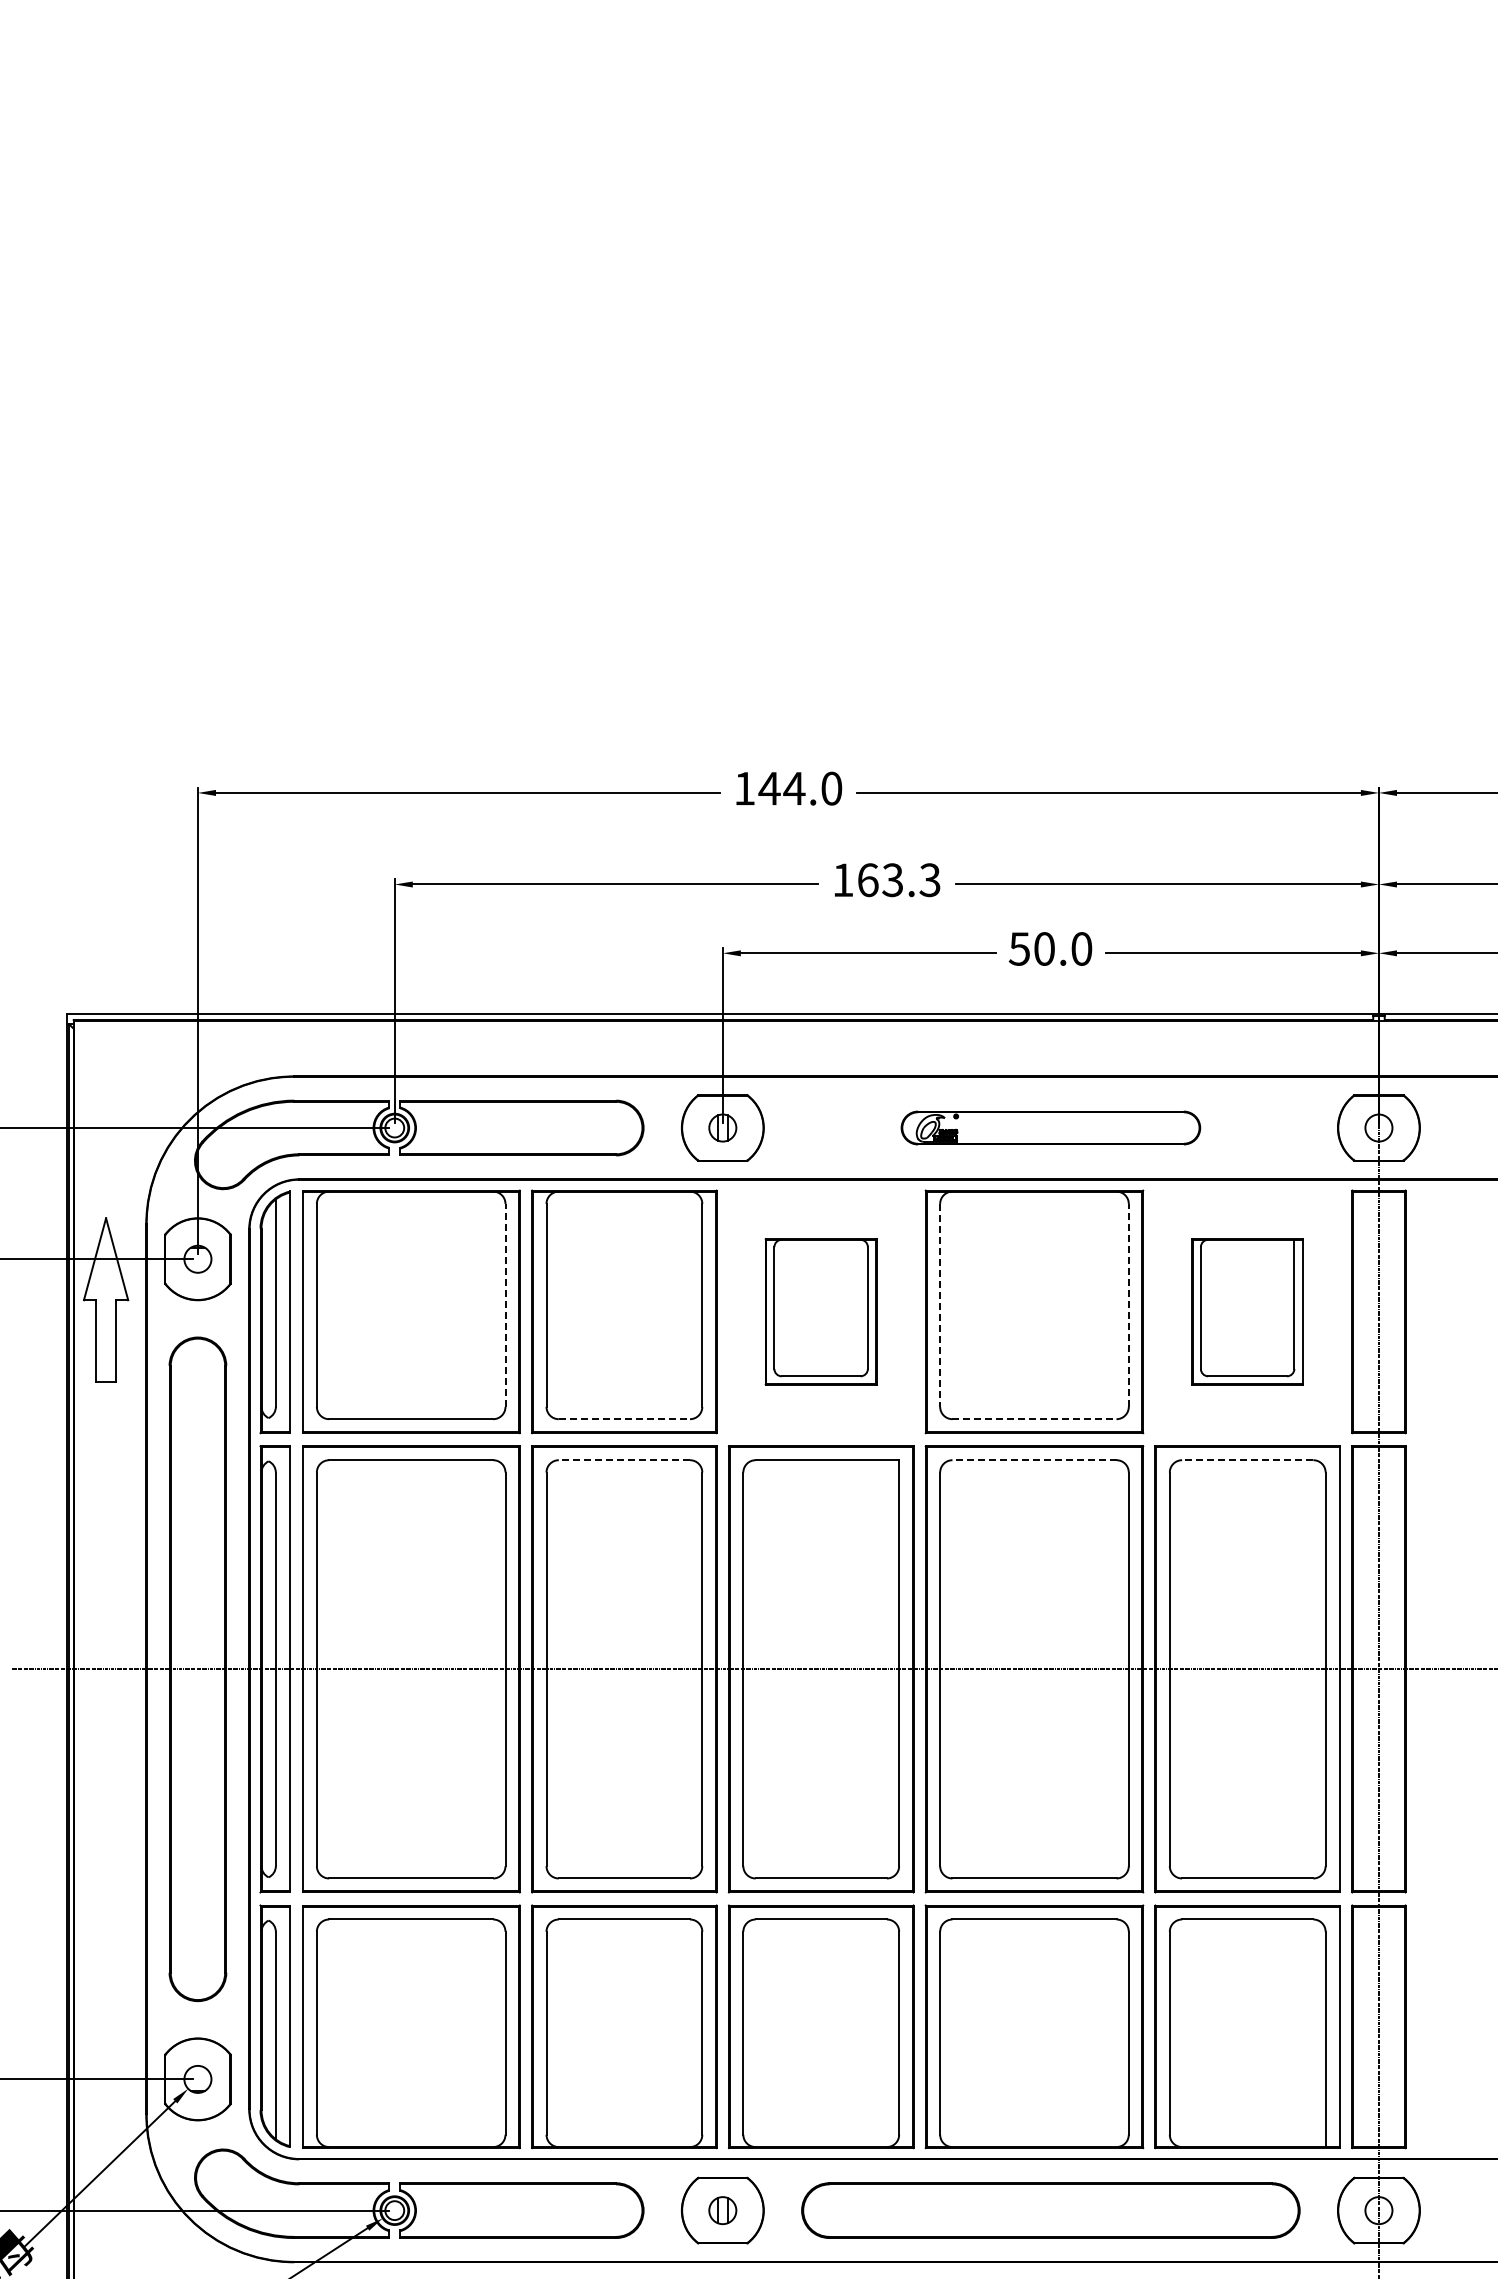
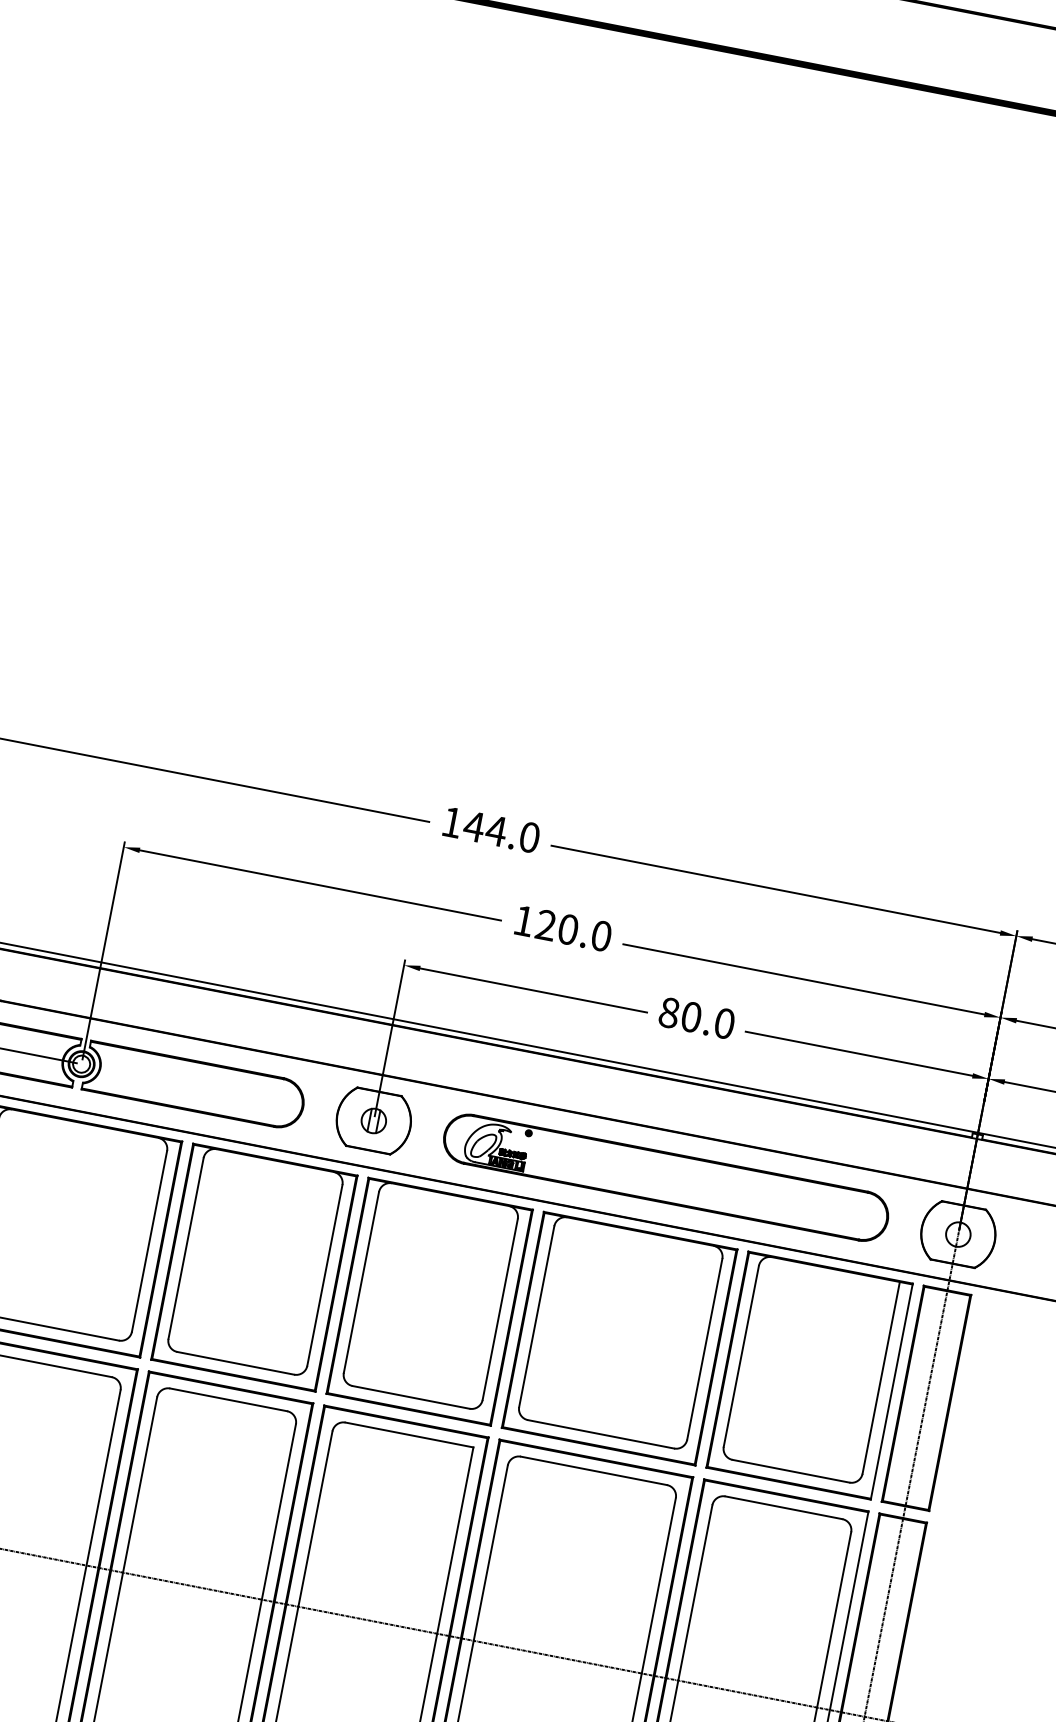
text: (898, 880) -> (573, 930), 163.3 -> 120.0
text: (1019, 948) -> (669, 1012), 50.0 -> 80.0
part: (1050, 1127) -> (665, 1177), size x1.67
line: (505, 1304) -> (149, 1240), dashed -> solid
line: (1128, 1304) -> (704, 1348), dashed -> solid
line: (940, 1305) -> (537, 1316), dashed -> solid
part: (820, 1311) -> (429, 1301), size x1.67
part: (1247, 1311) -> (809, 1375), size x1.67
line: (624, 1419) -> (235, 1363), dashed -> solid
line: (1034, 1419) -> (601, 1434), dashed -> solid
line: (624, 1460) -> (228, 1400), dashed -> solid
line: (1033, 1460) -> (593, 1470), dashed -> solid
line: (1247, 1460) -> (783, 1508), dashed -> solid

